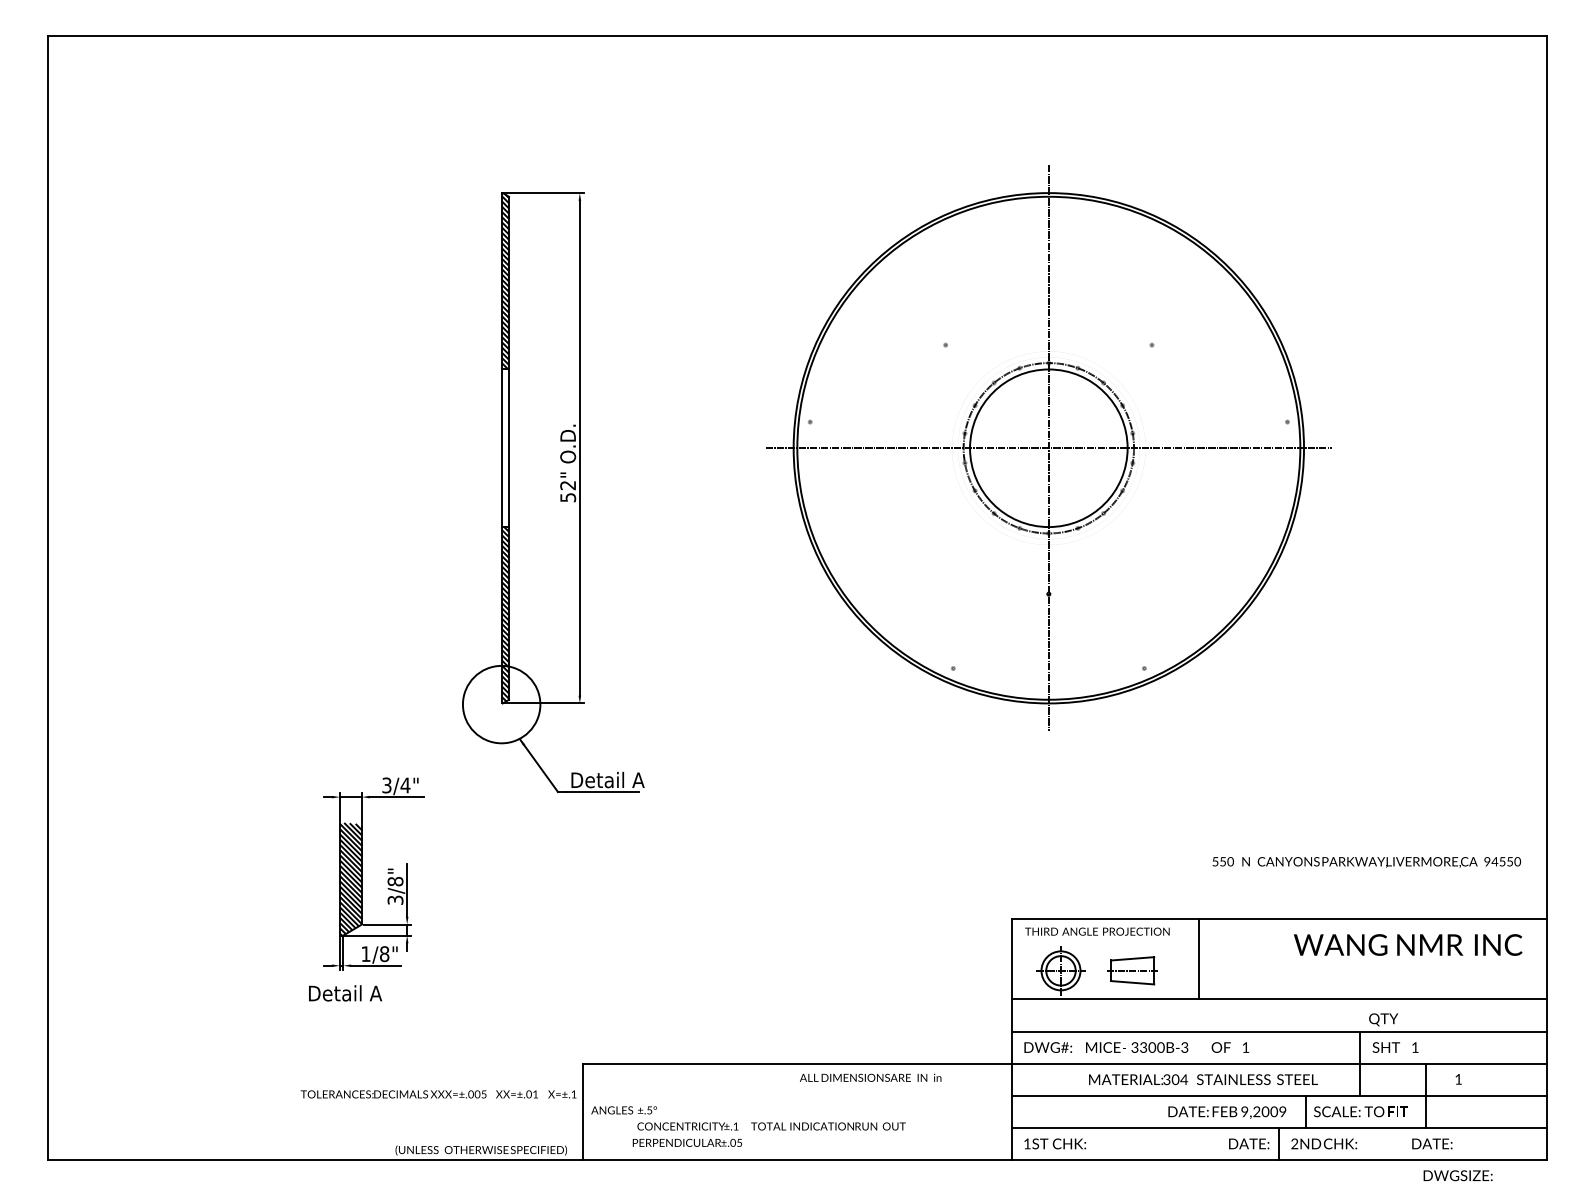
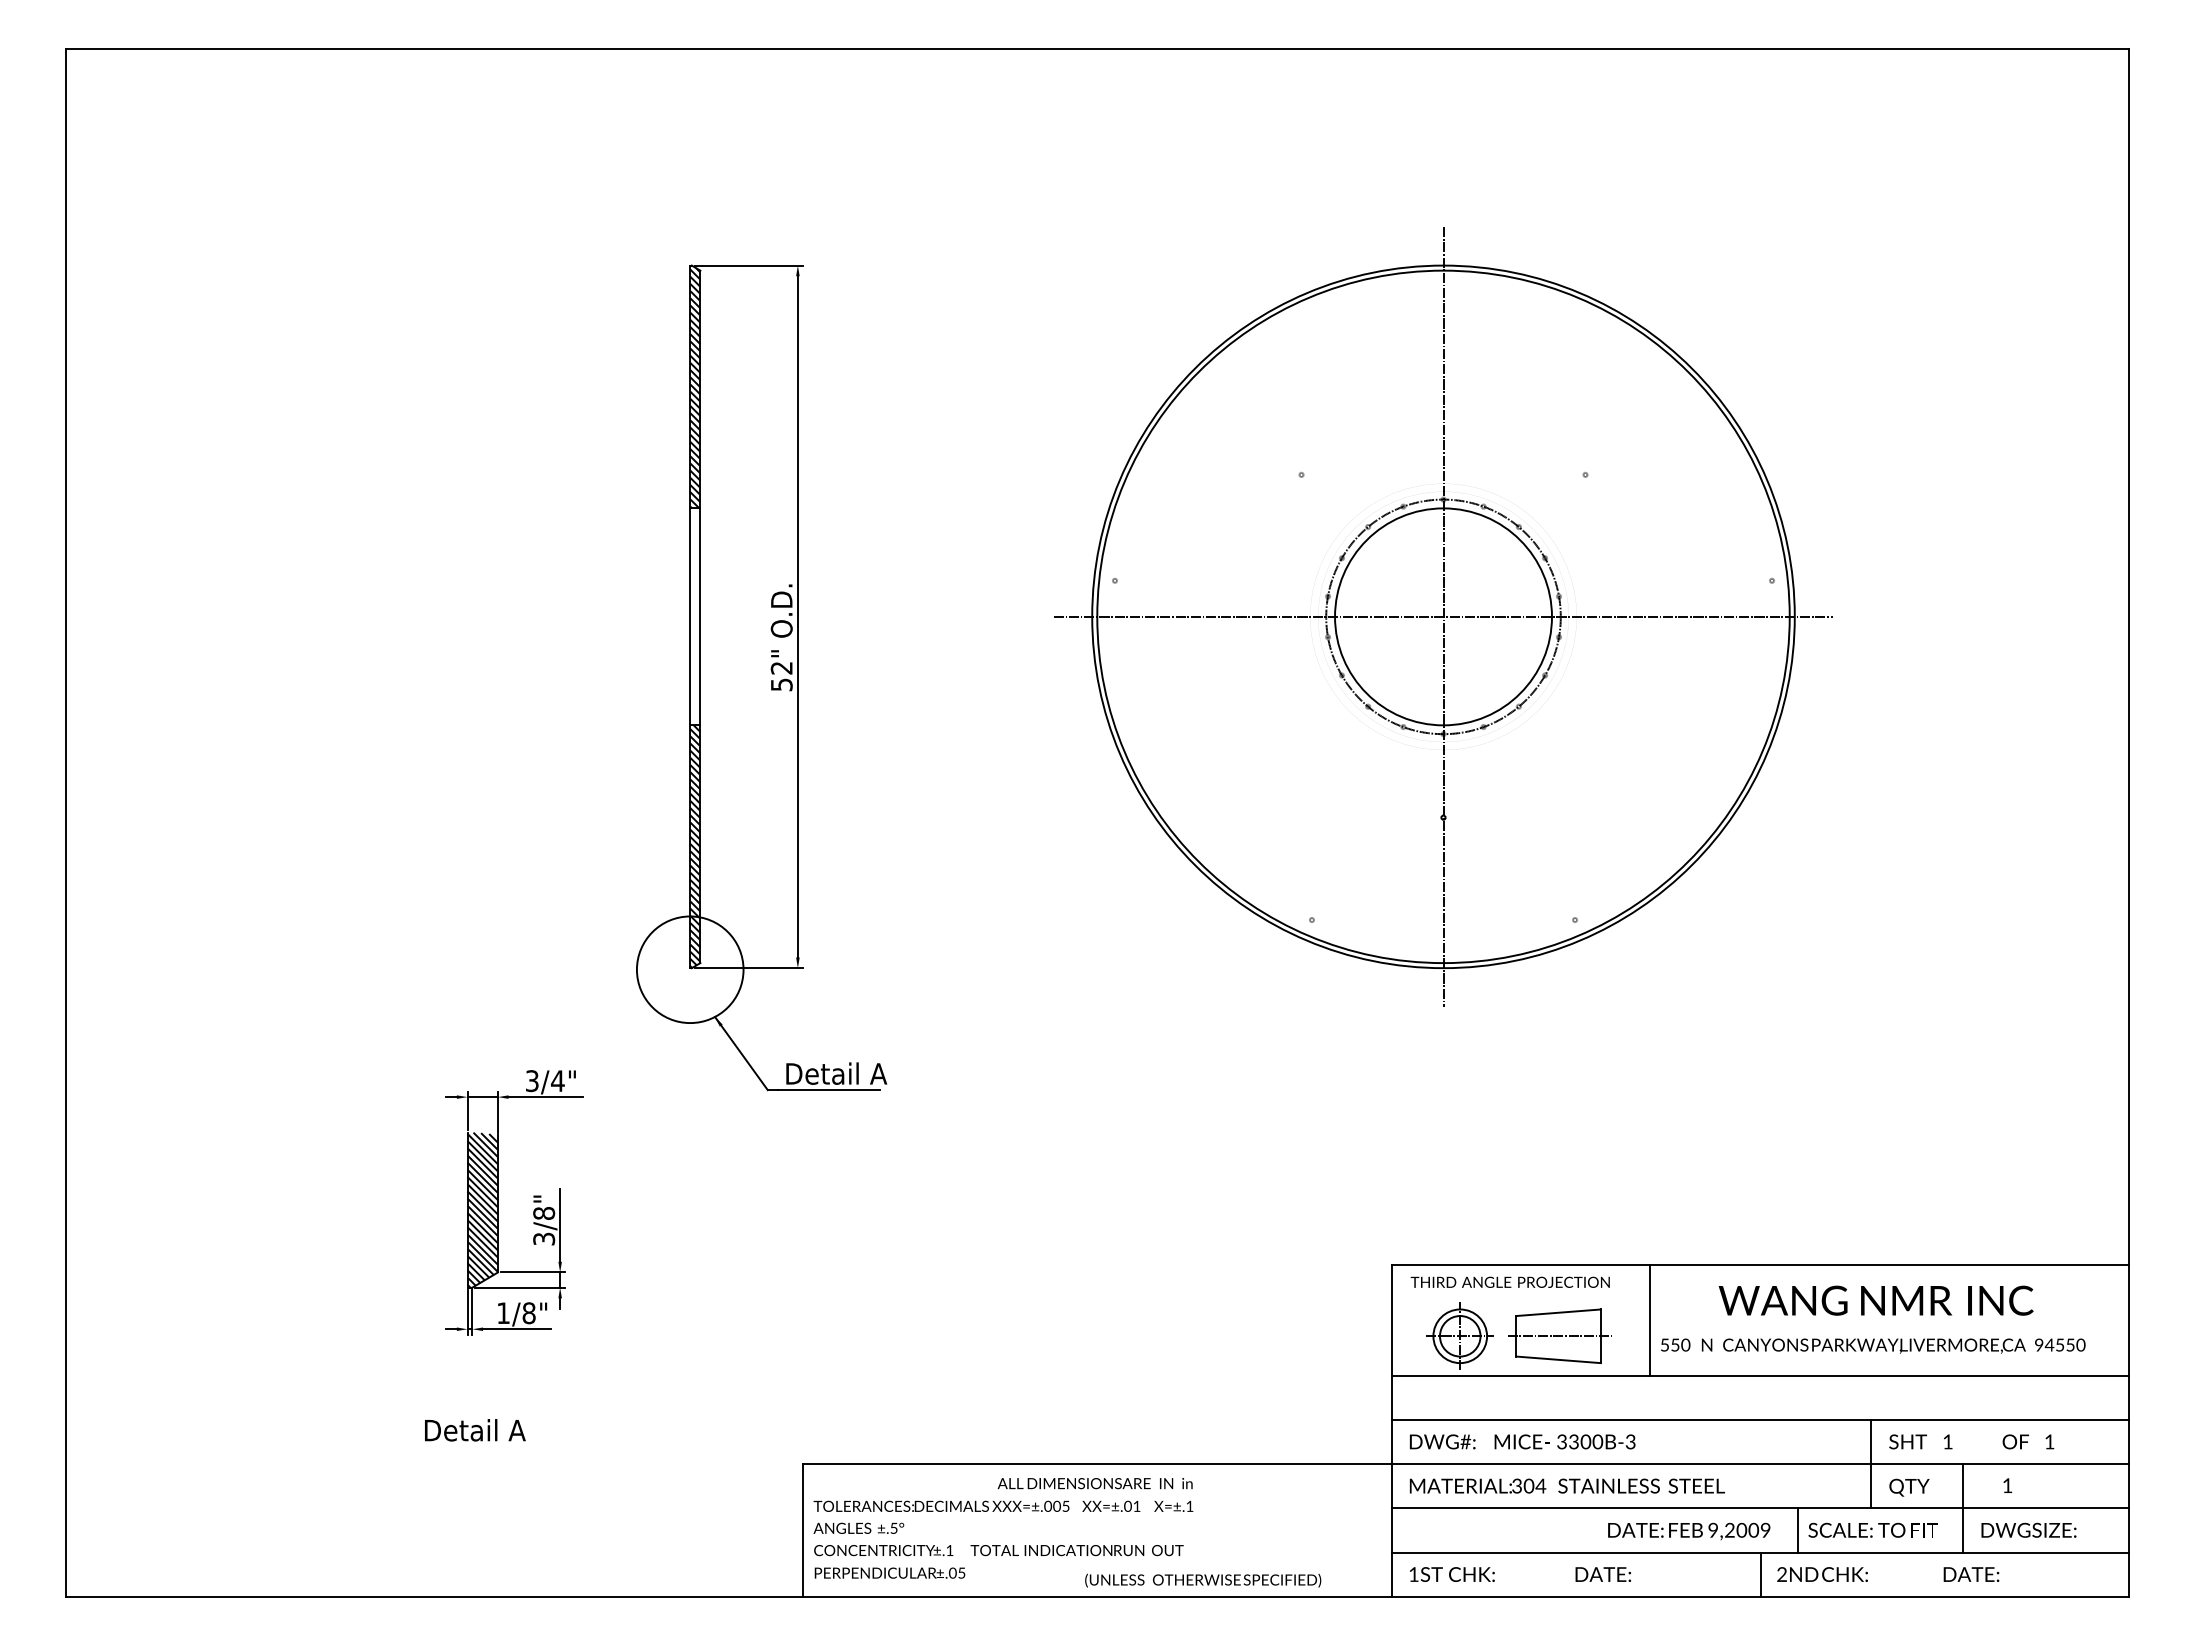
text: (1366, 862) -> (1873, 1345), moved
text: (1407, 944) -> (1875, 1300), moved
part: (1133, 970) -> (1559, 1335), size x1.43
text: (345, 993) -> (475, 1430), moved
text: (1383, 1019) -> (1909, 1487), moved
text: (1230, 1047) -> (2028, 1441), moved
text: (870, 1077) -> (1094, 1483), moved
text: (1202, 1079) -> (1566, 1485), moved
text: (438, 1093) -> (1003, 1505), moved
text: (771, 1126) -> (998, 1550), moved
text: (687, 1142) -> (889, 1572), moved
text: (1248, 1143) -> (1602, 1574), moved
text: (481, 1150) -> (1203, 1580), moved
text: (1457, 1175) -> (2028, 1529), moved

